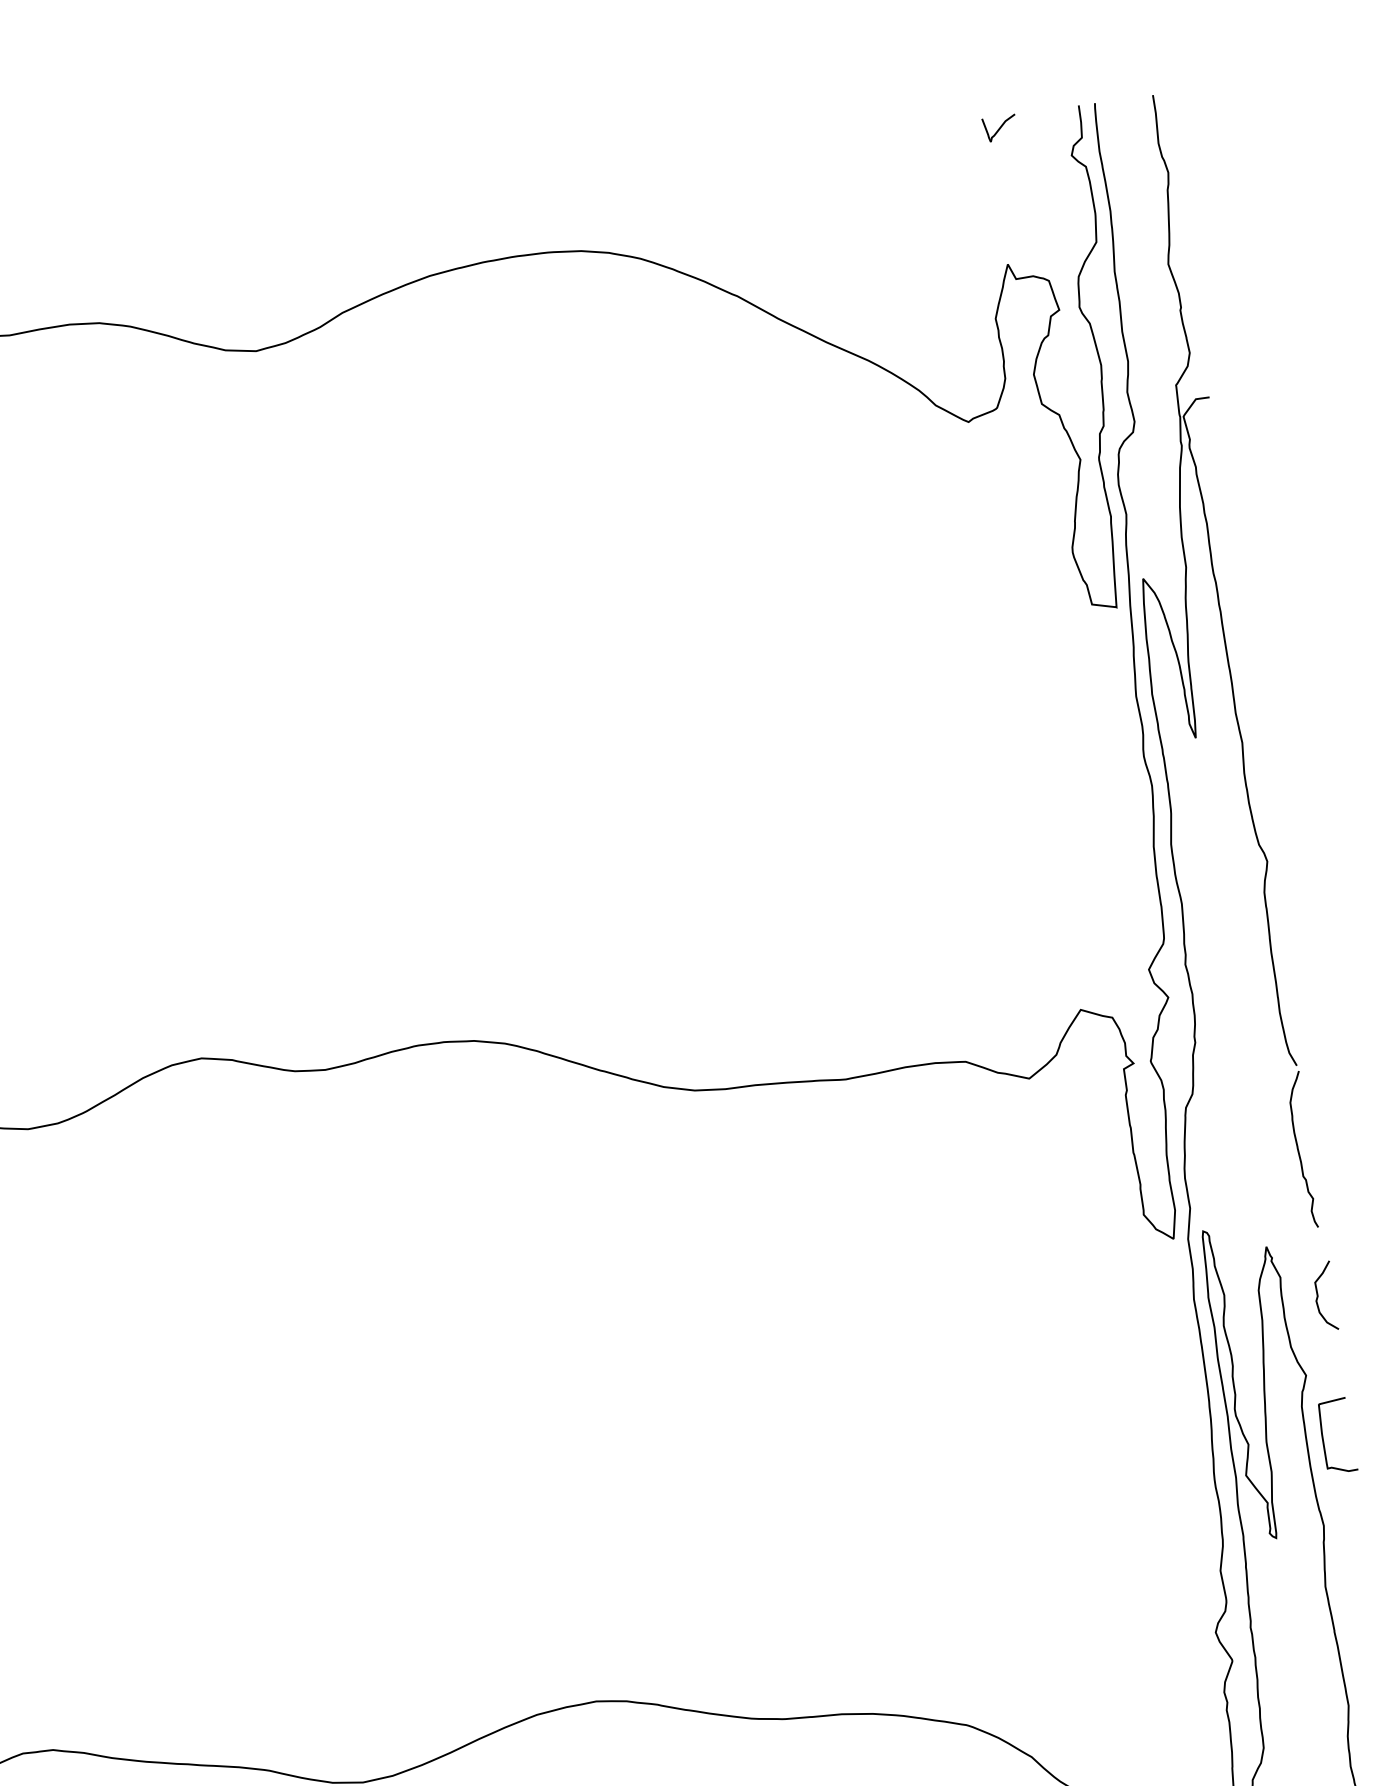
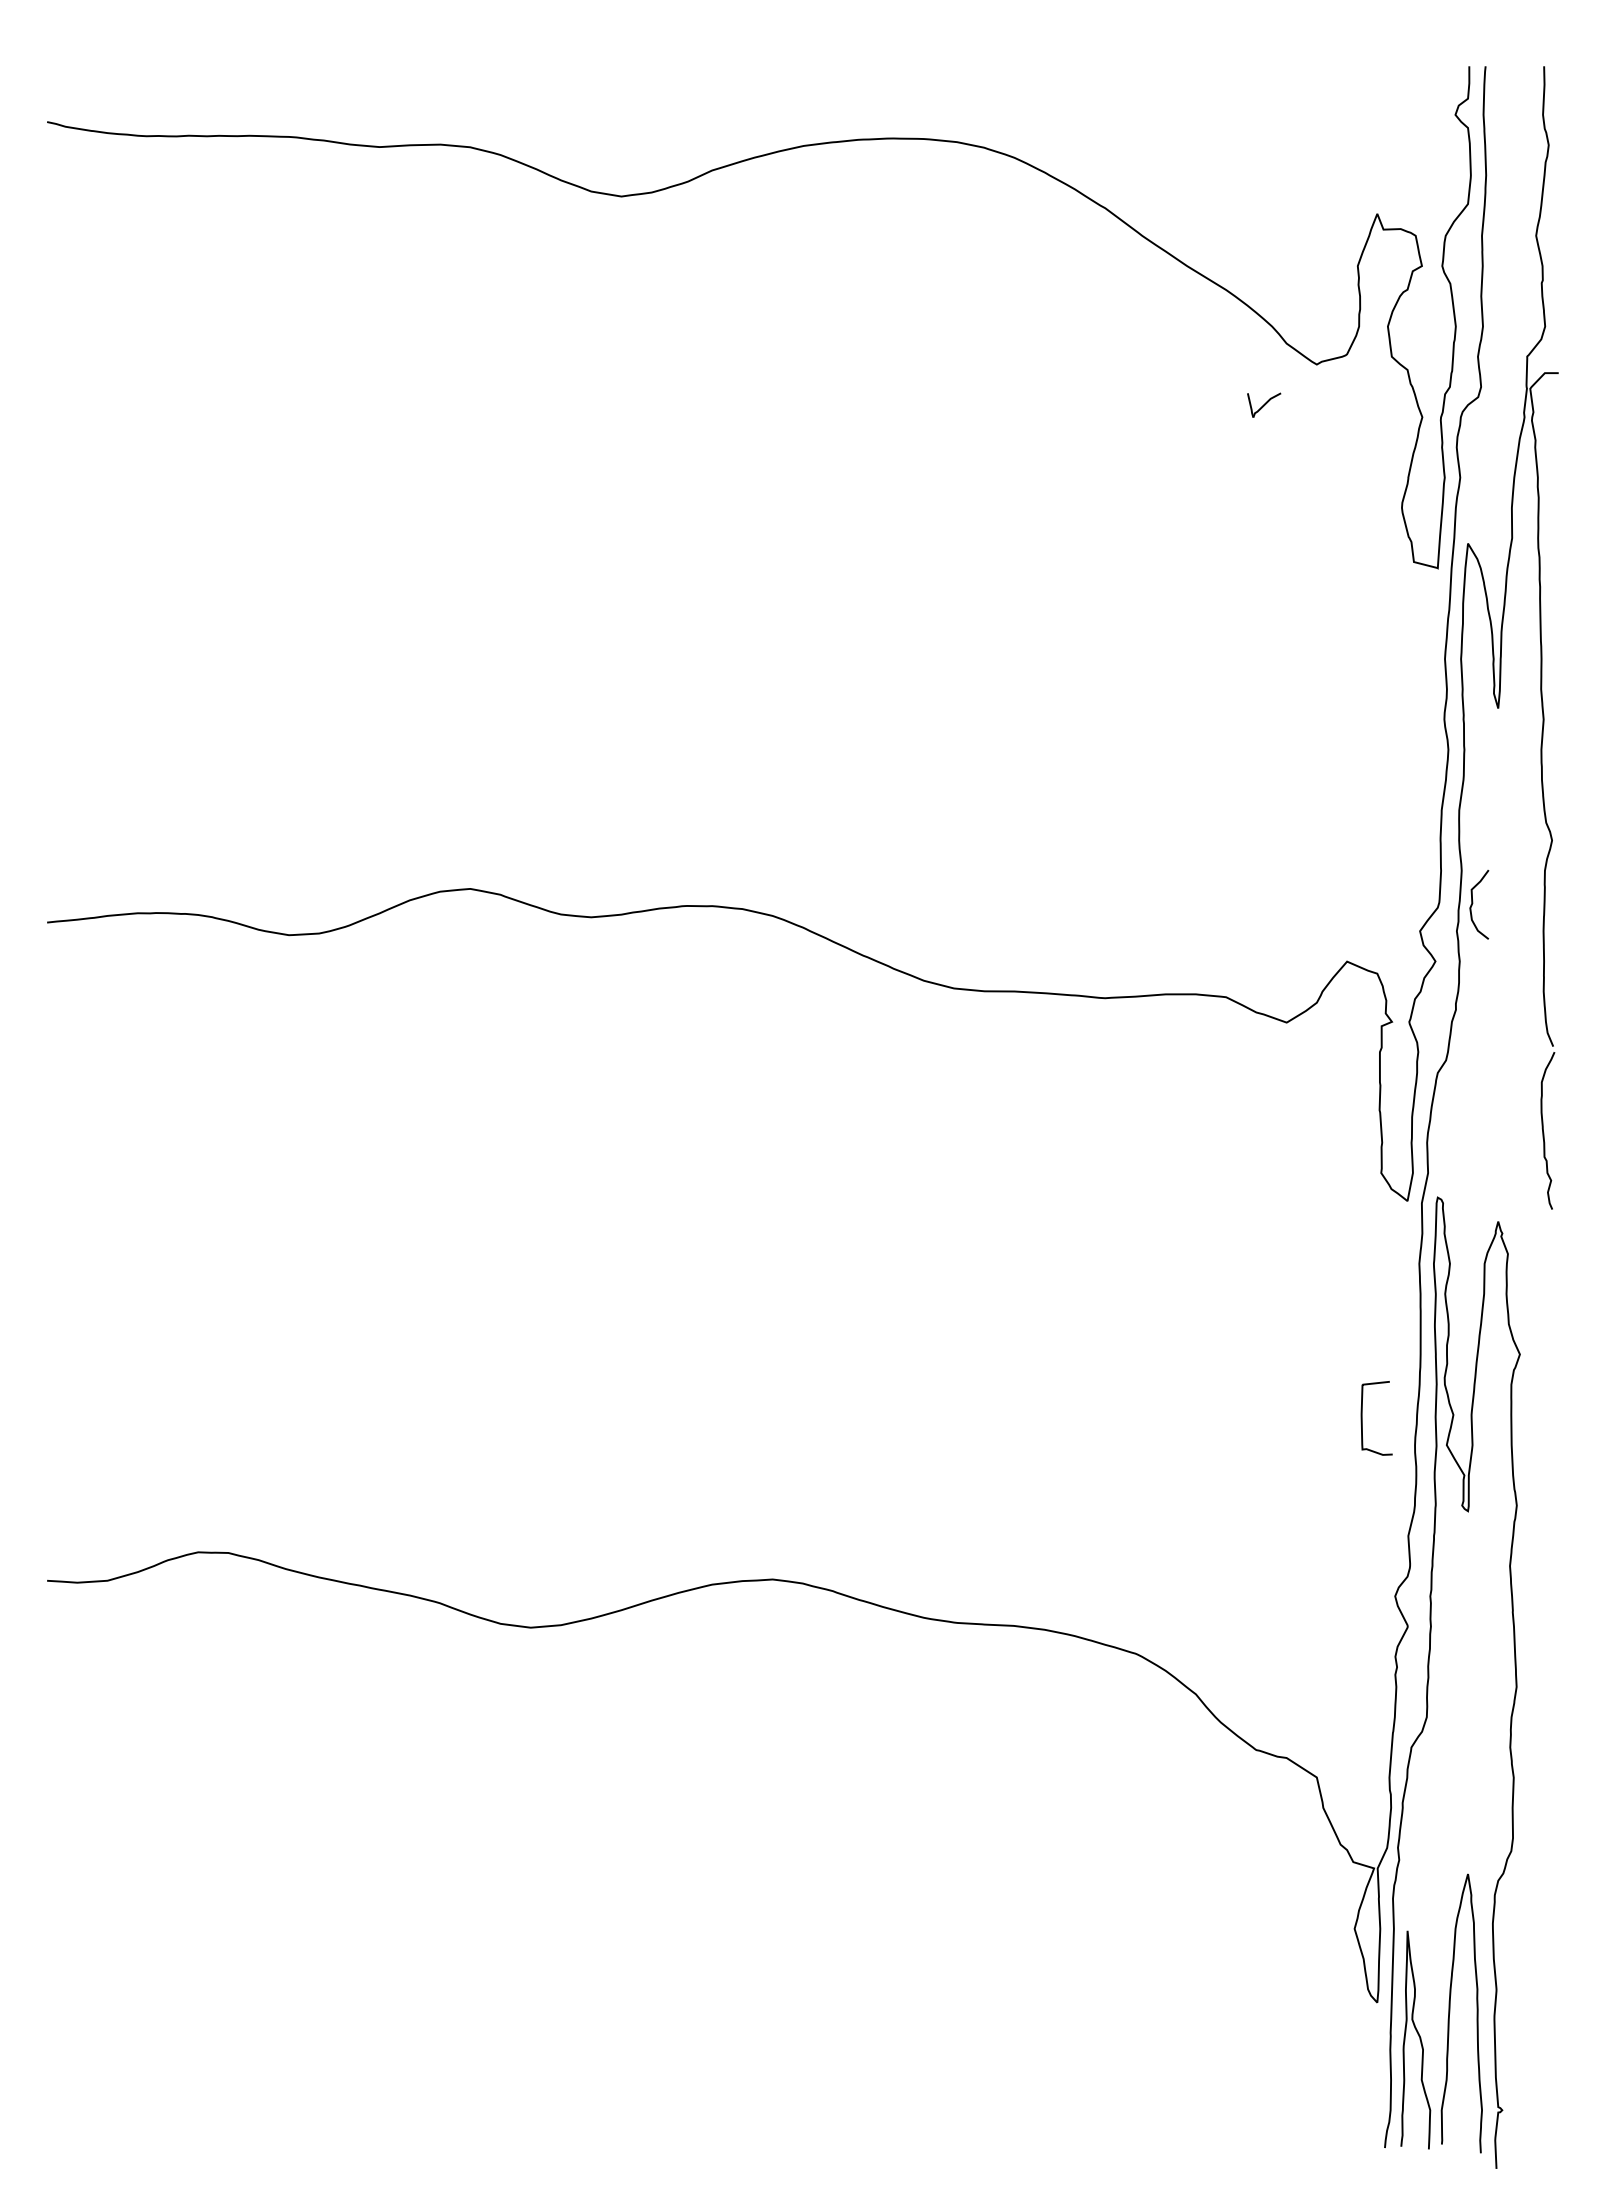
part: (1000, 127) -> (1264, 404), moved
curve: (1318, 1296) -> (1473, 903), moved
curve: (1323, 1437) -> (1362, 1418), moved

